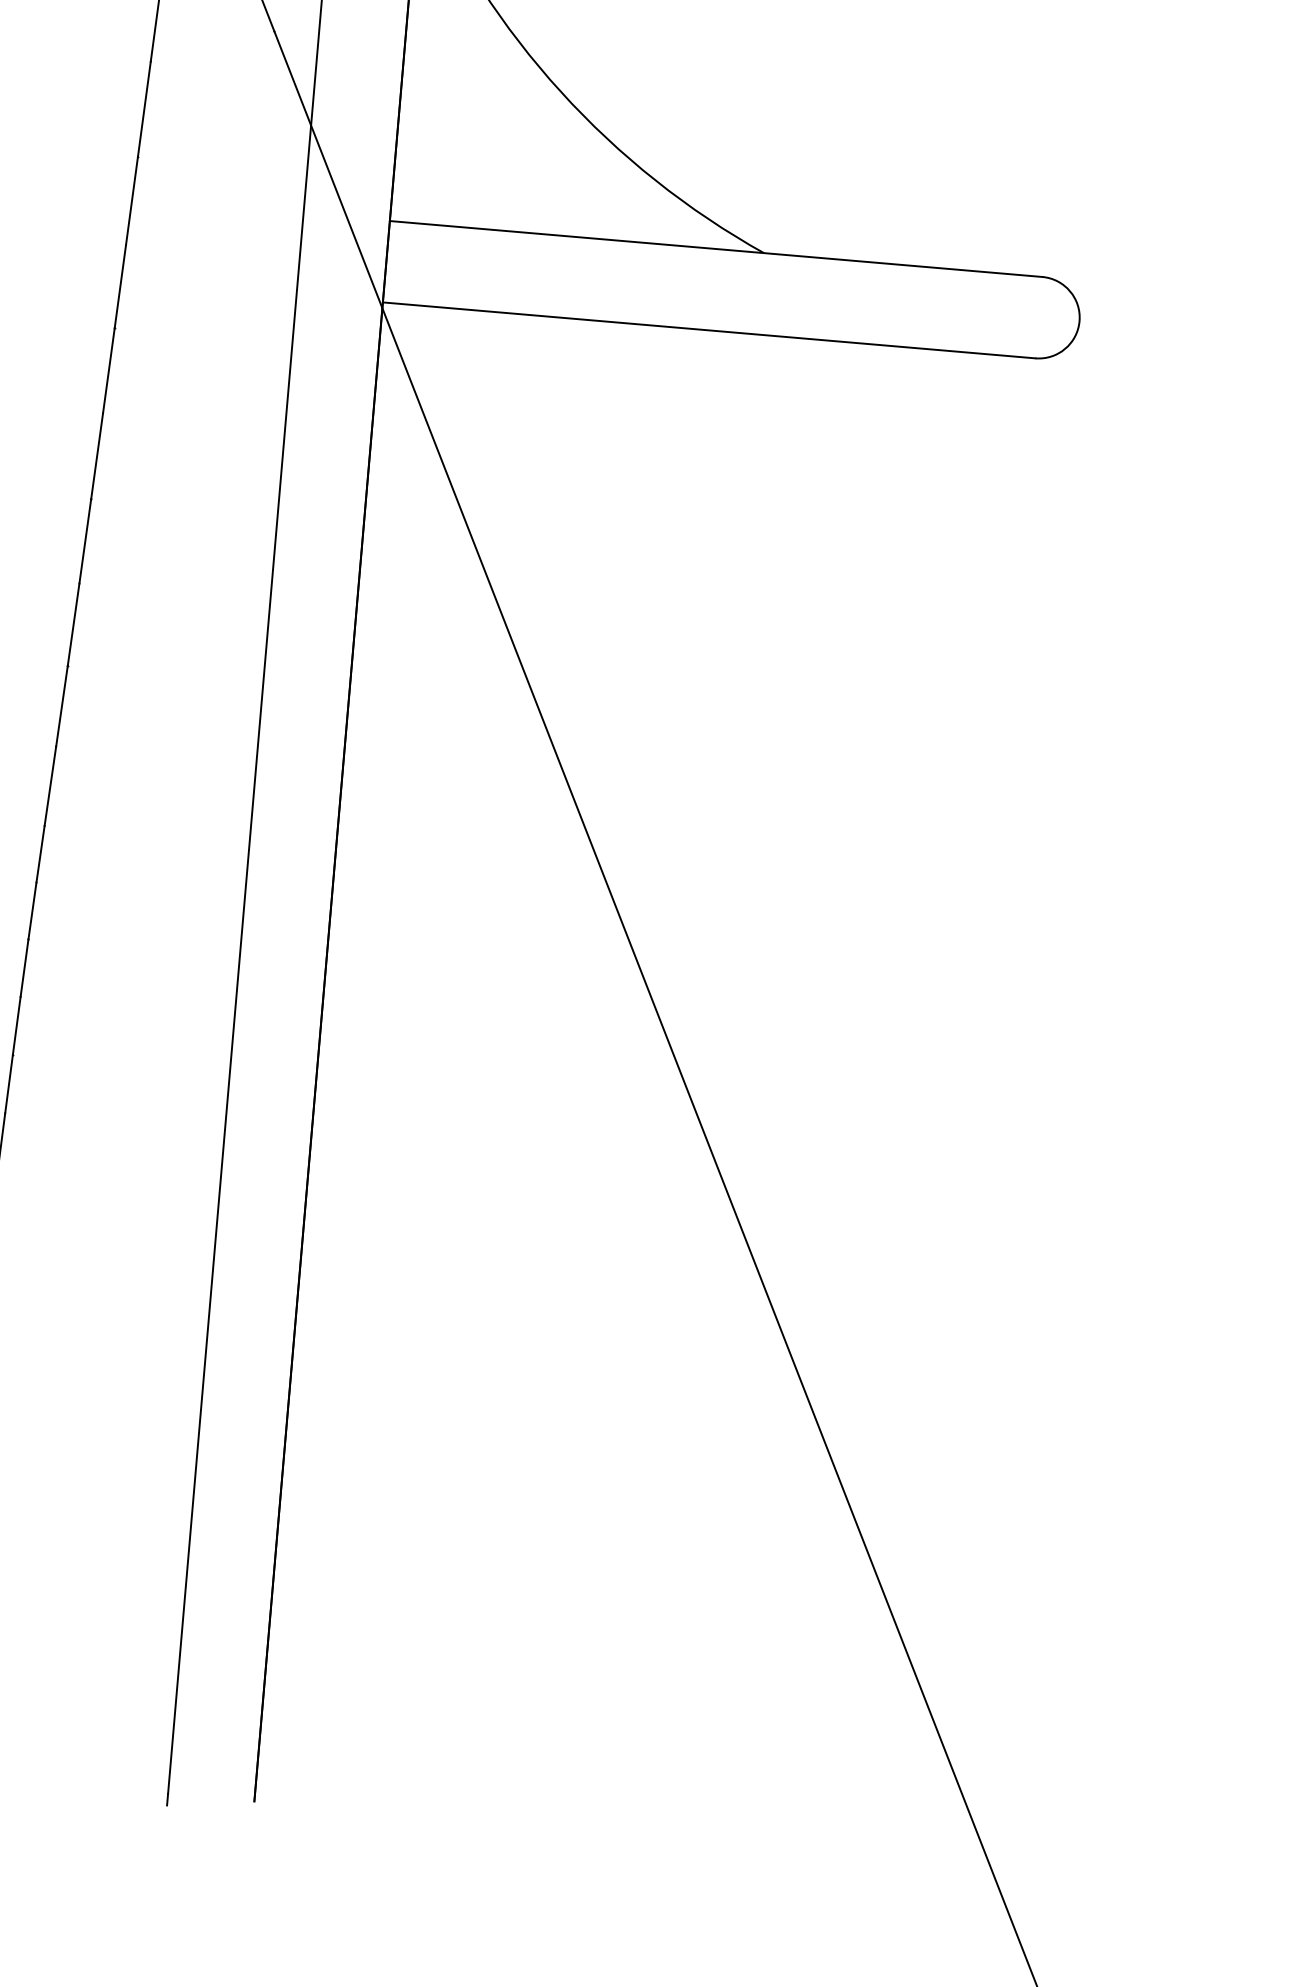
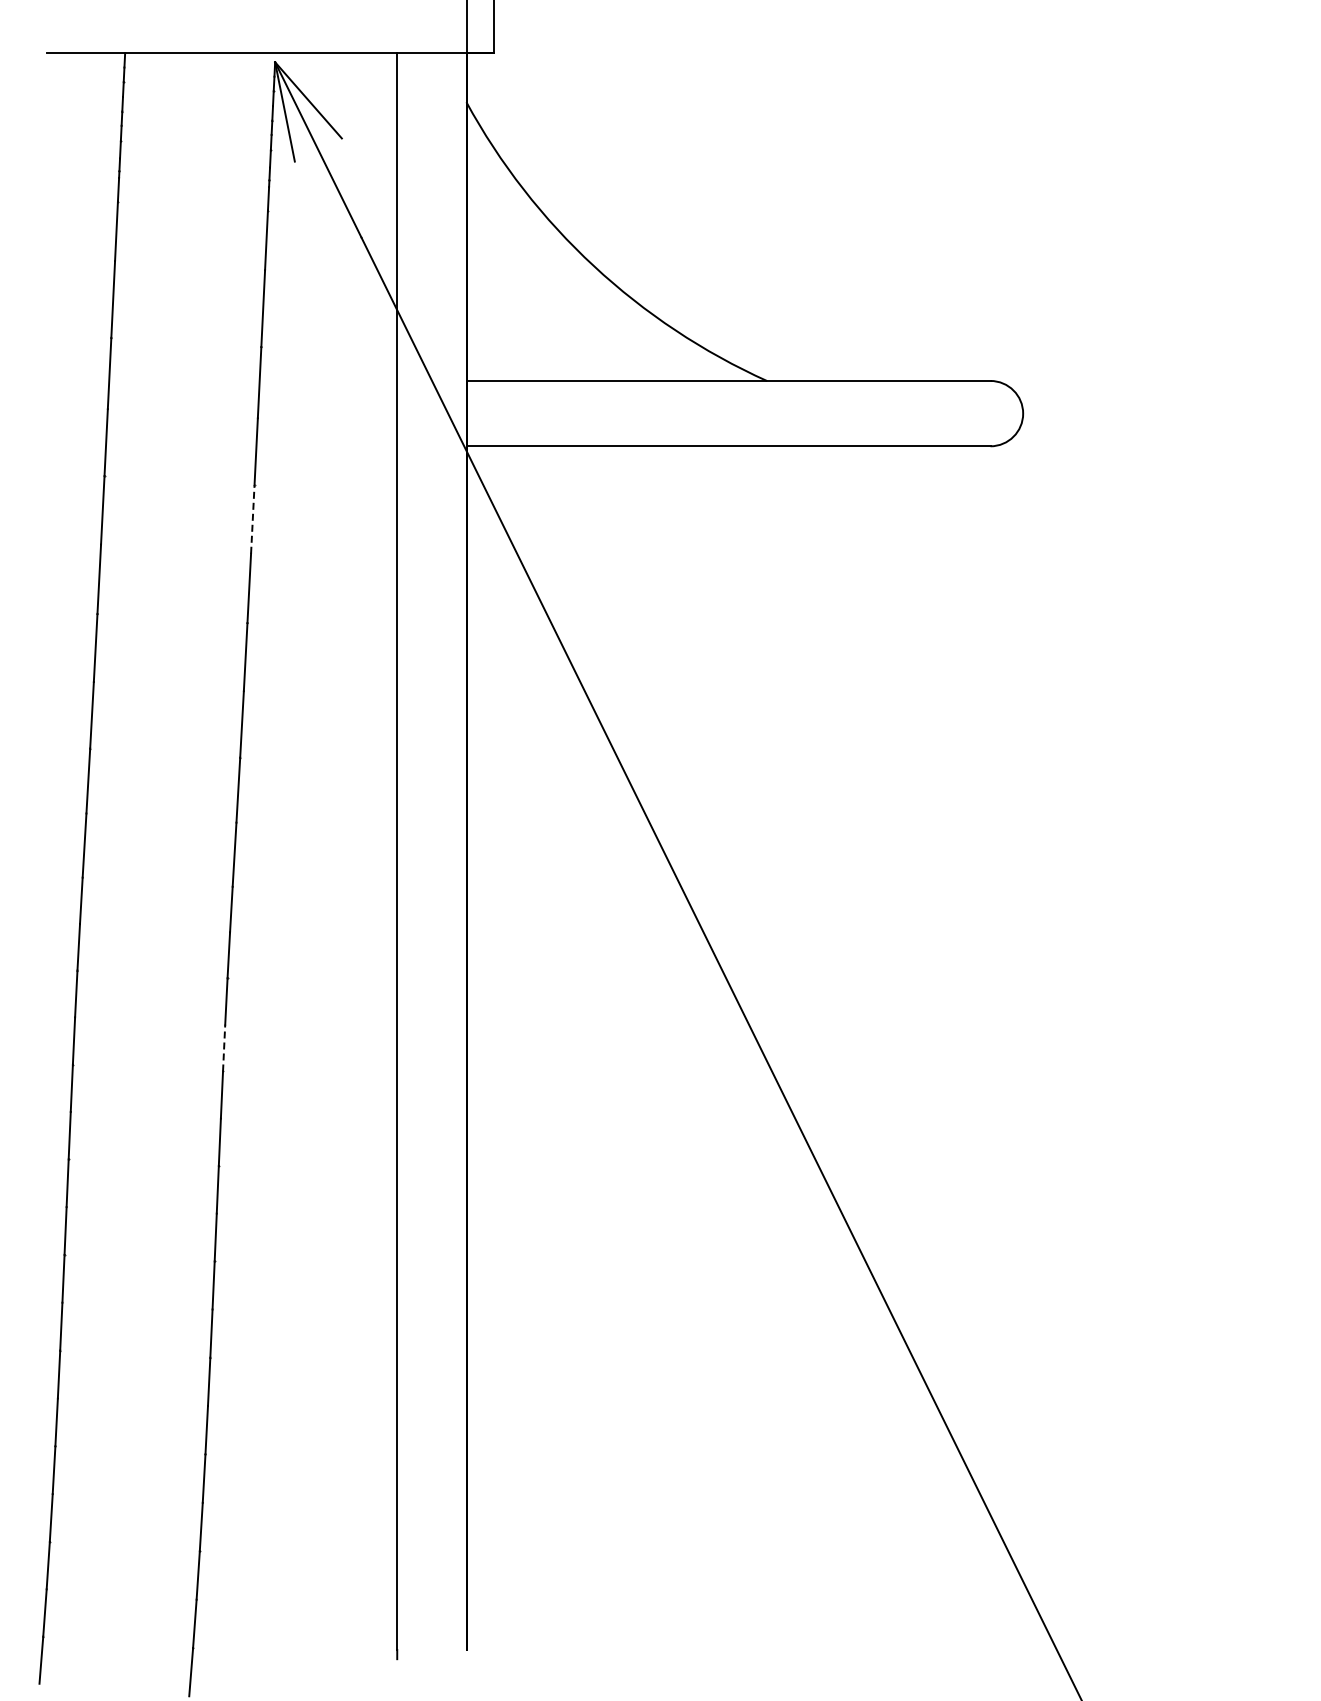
line: (108, 370) -> (252, 519), solid -> dashed
line: (17, 1025) -> (224, 1047), solid -> dashed

